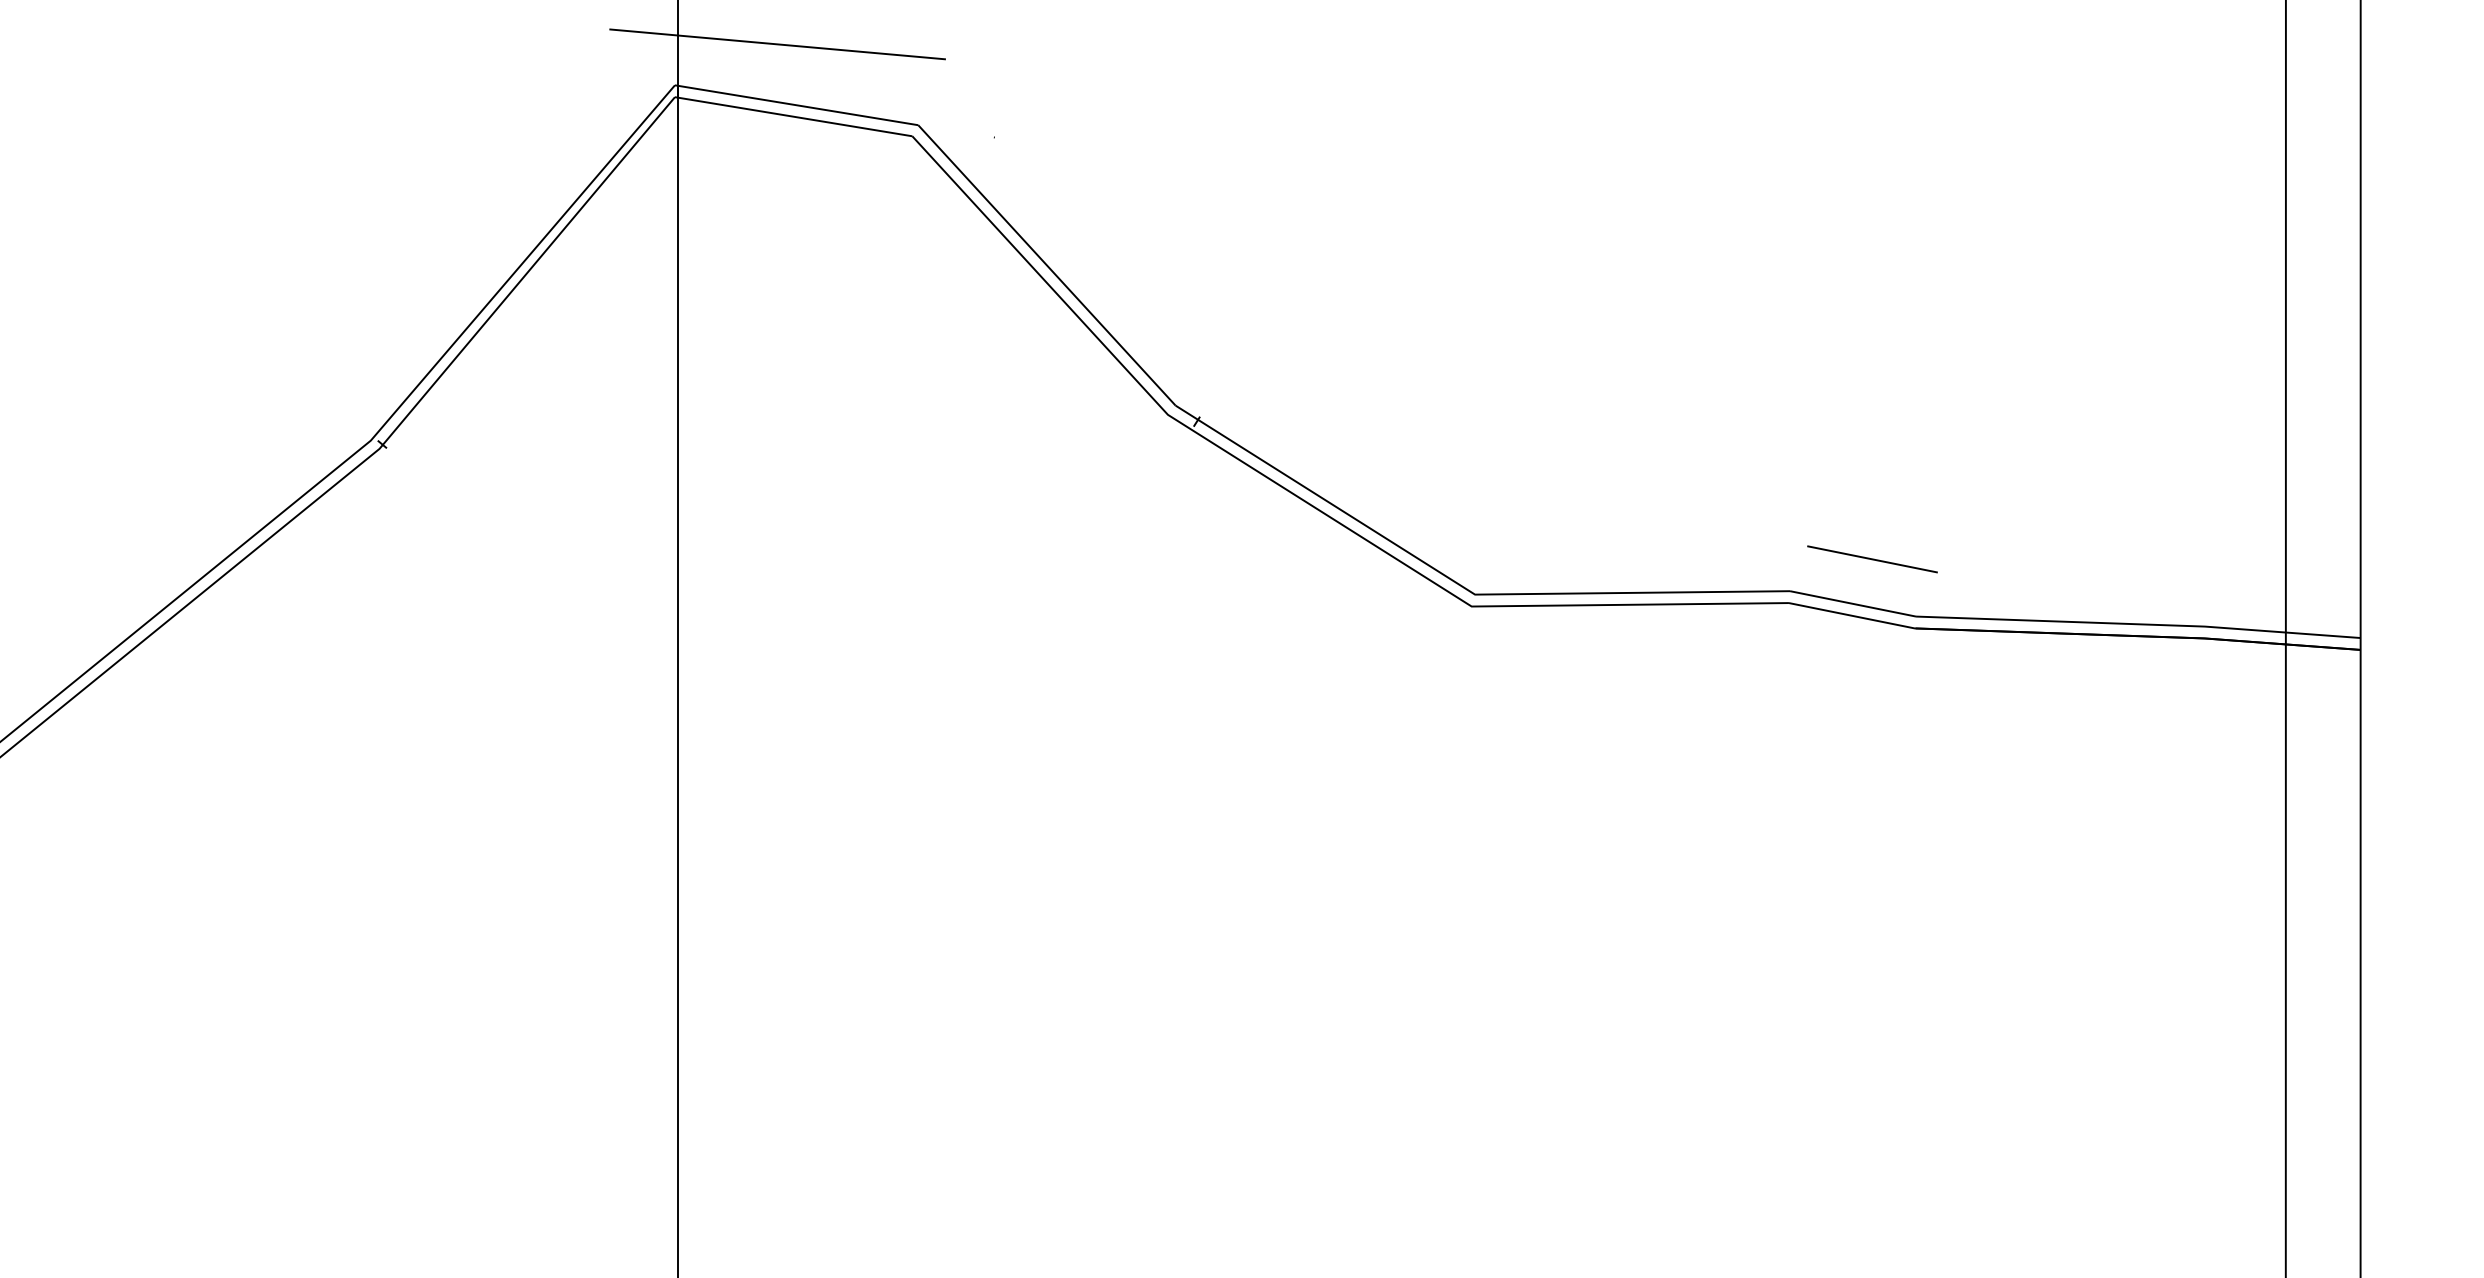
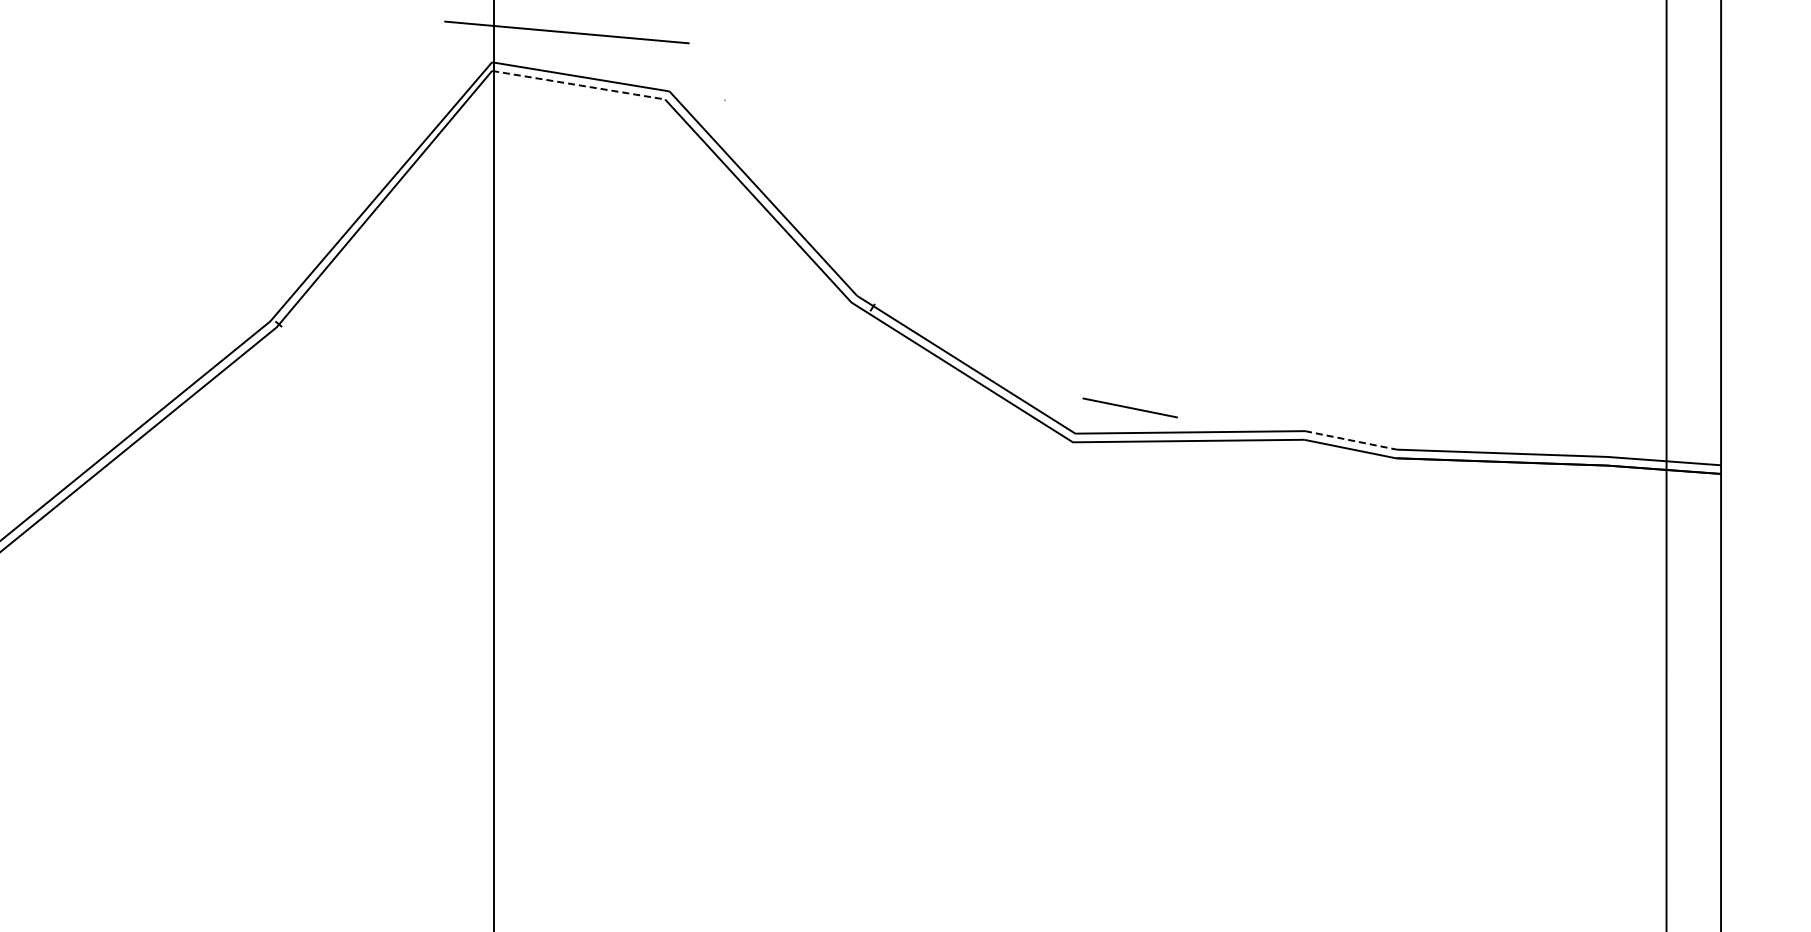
line: (793, 117) -> (578, 85), solid -> dashed
line: (1871, 558) -> (1129, 407), moved
line: (1853, 604) -> (1351, 440), solid -> dashed

